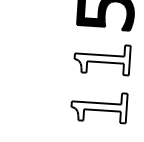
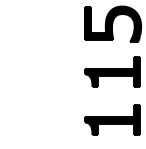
fill: (101, 59) -> (111, 72), added
fill: (98, 106) -> (111, 120), added

